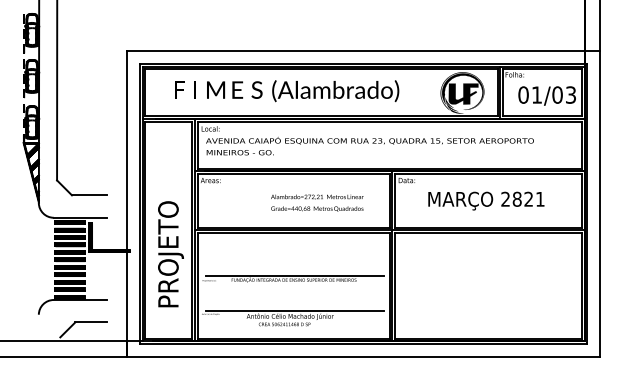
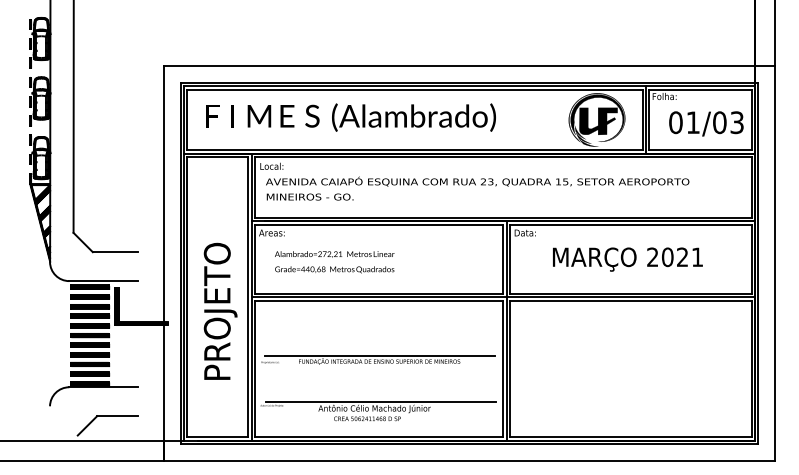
text: (287, 91) -> (351, 118), moved
text: (516, 199) -> (666, 257), 2821 -> 2021
text: (317, 202) -> (334, 261), moved
text: (170, 254) -> (220, 311), moved

